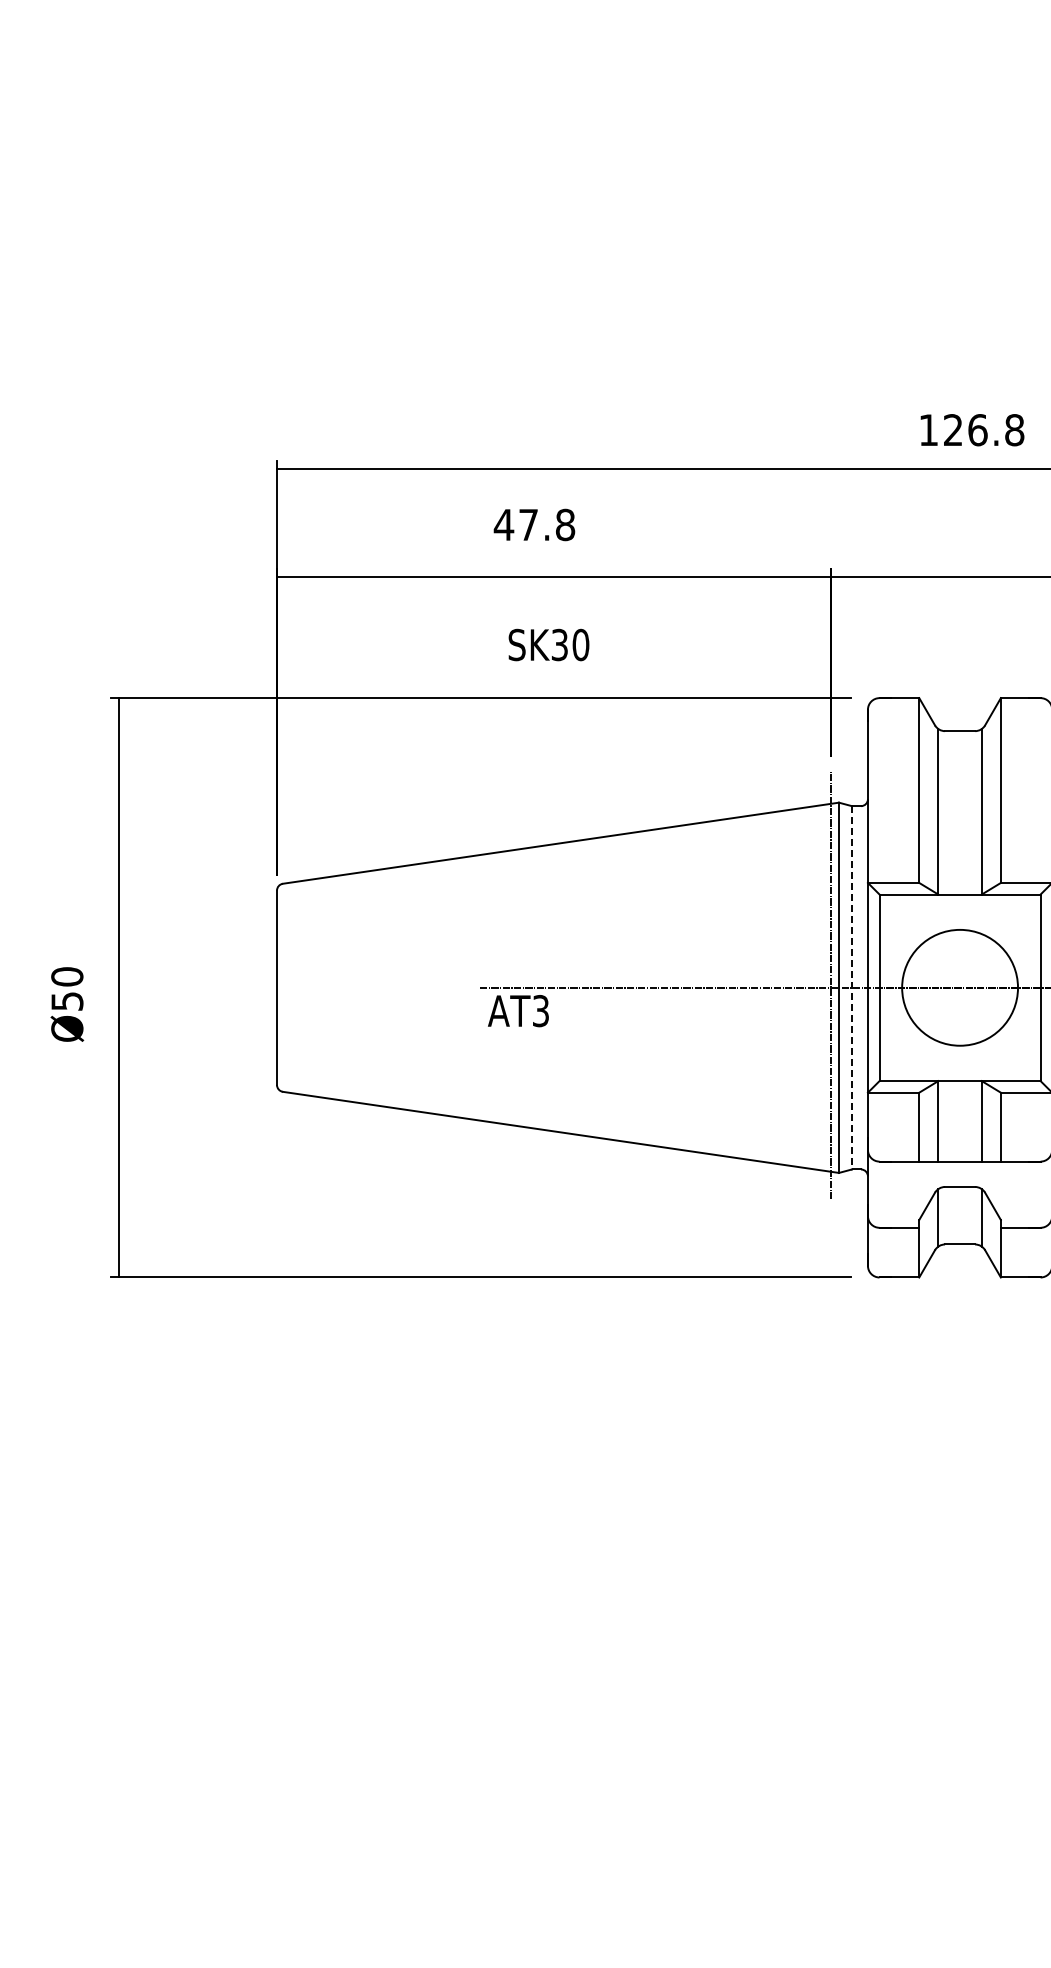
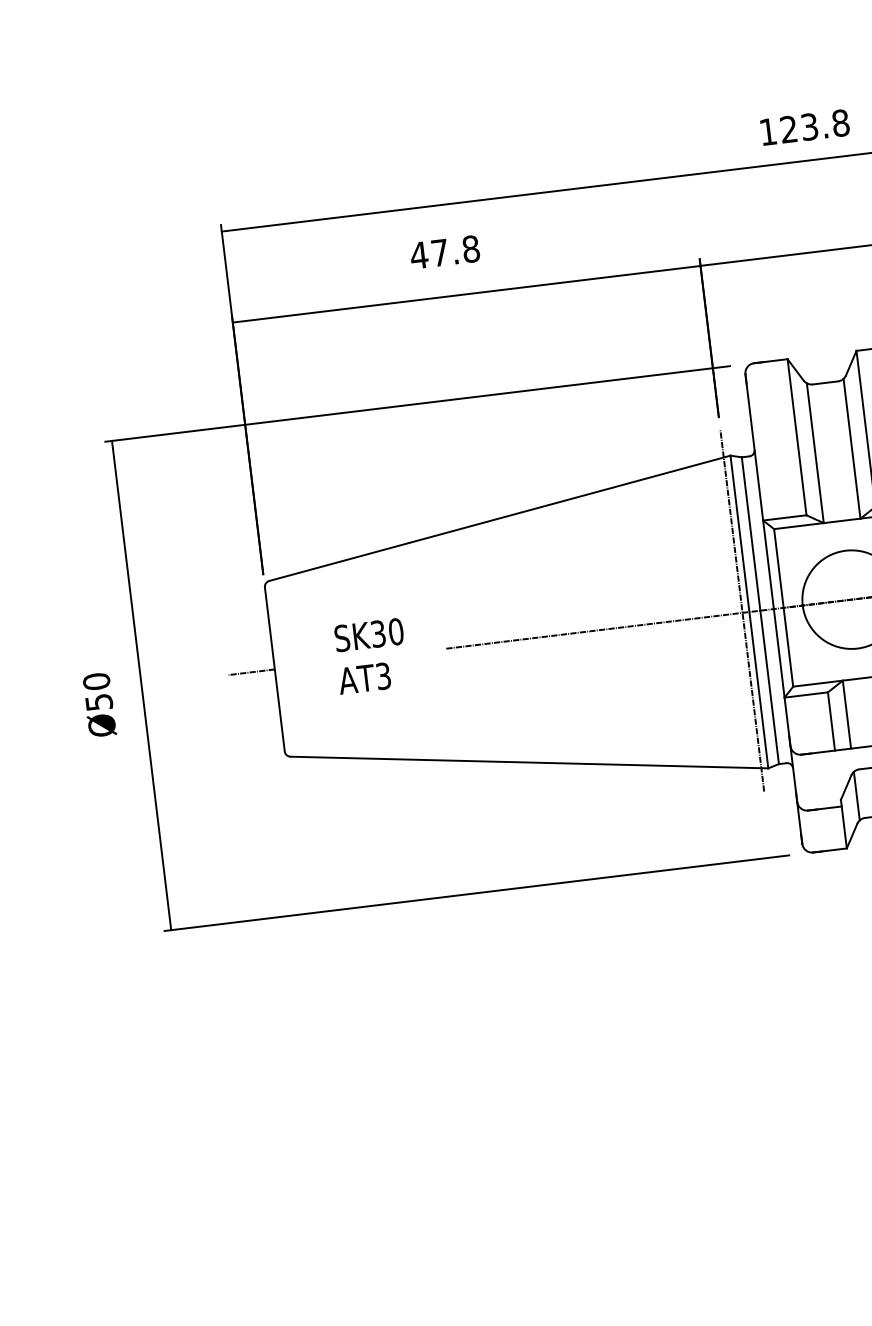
text: (977, 430) -> (809, 127), 126.8 -> 123.8
text: (548, 644) -> (368, 634), moved
line: (249, 987) -> (251, 672), added
line: (851, 987) -> (759, 610), dashed -> solid
text: (518, 1011) -> (364, 678), moved

